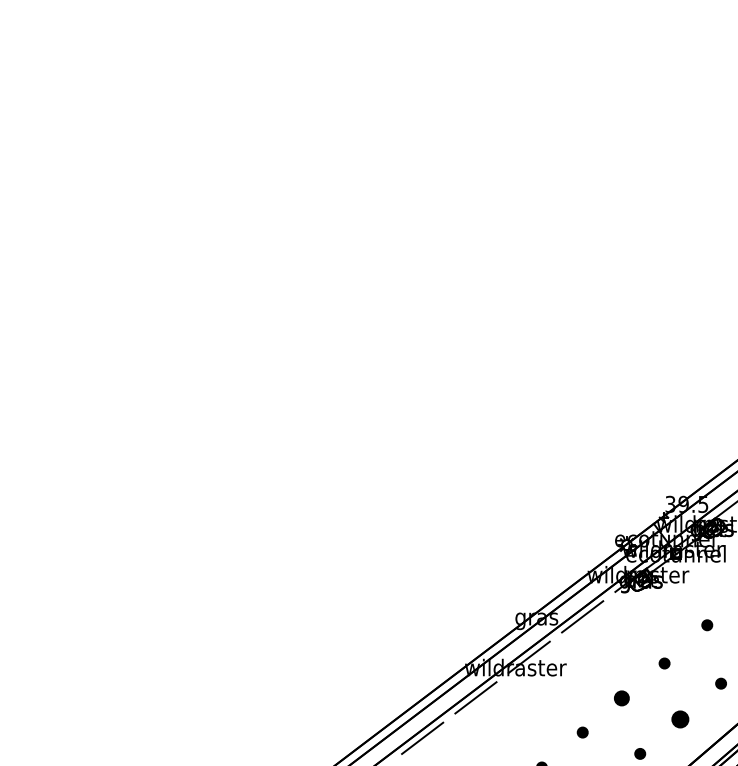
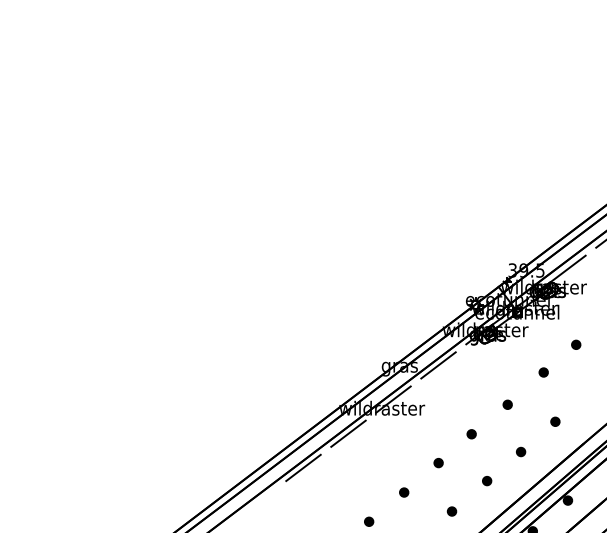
part: (621, 698) -> (471, 434), size x0.71
part: (680, 719) -> (521, 452), size x0.62

